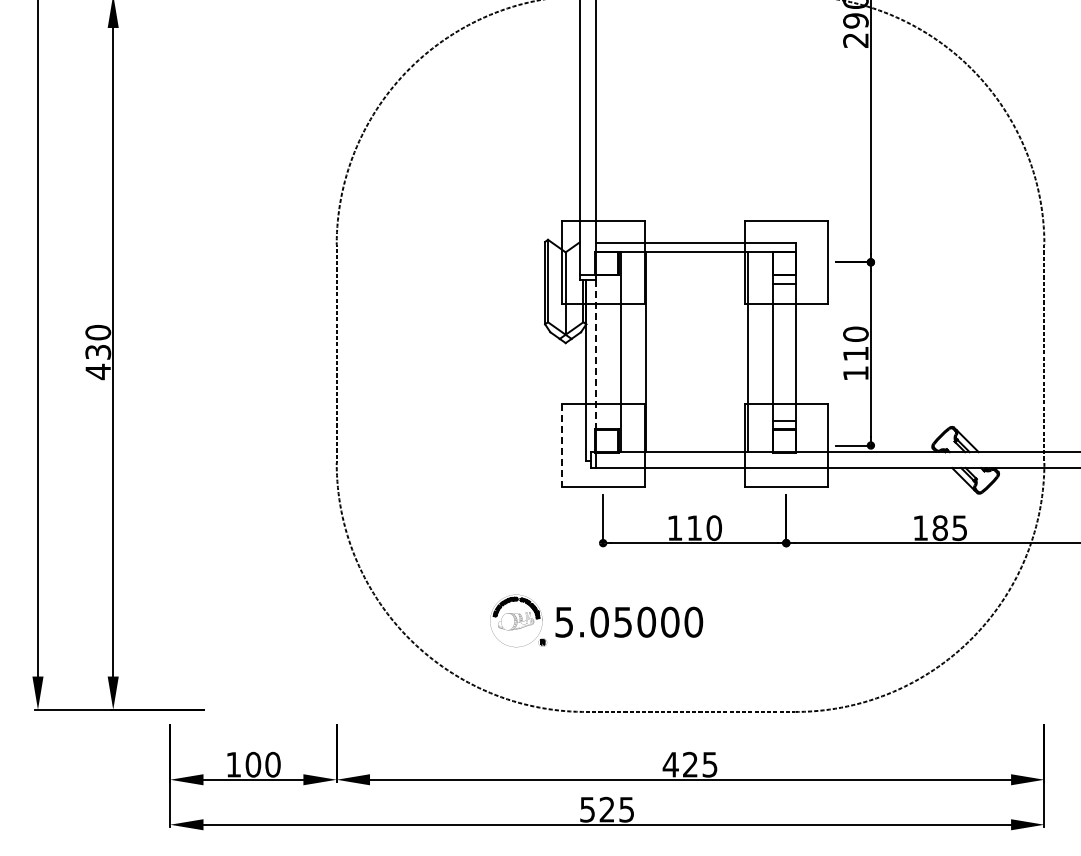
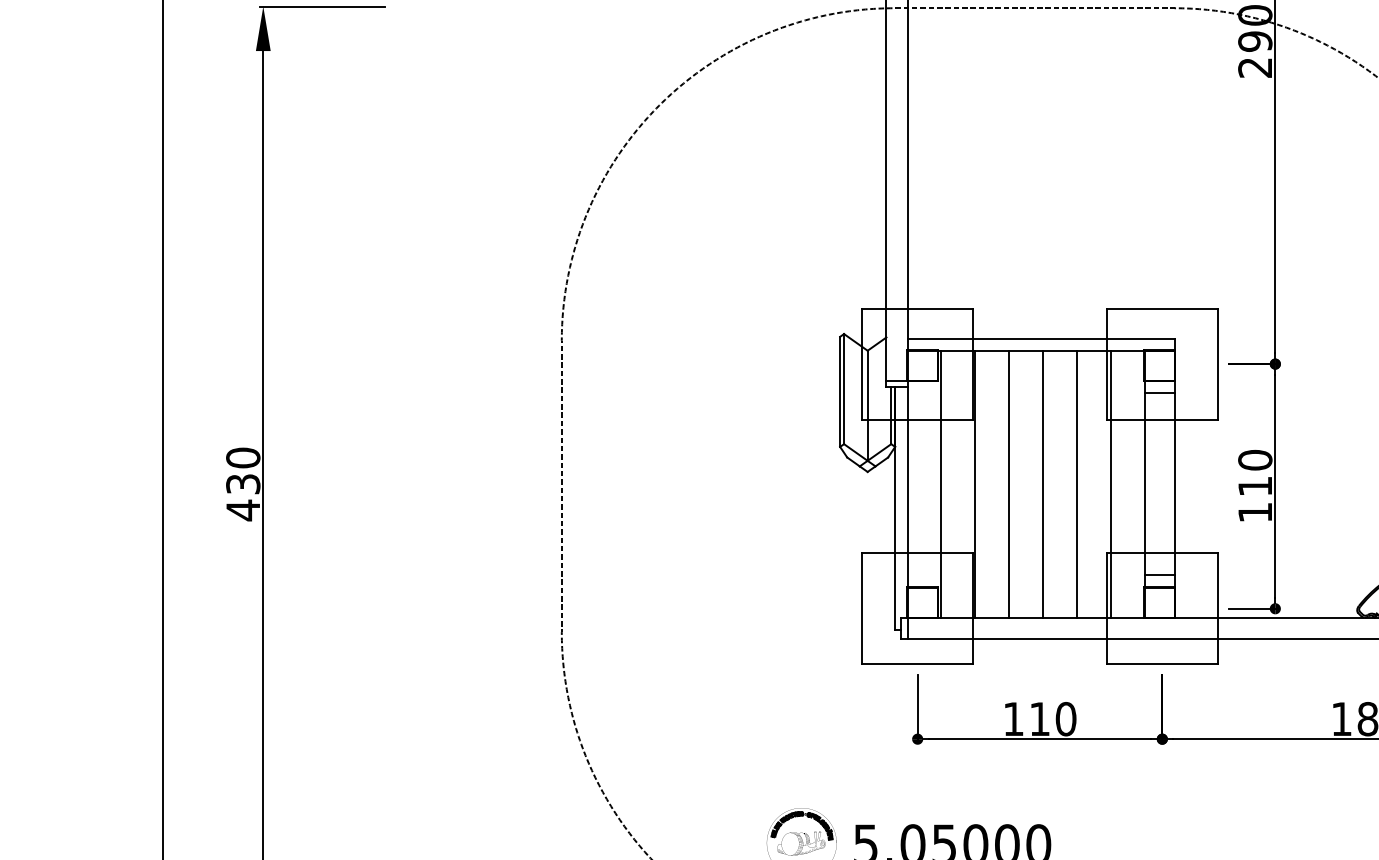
line: (671, 352) -> (1008, 484), added
line: (696, 352) -> (1042, 484), added
line: (722, 352) -> (1077, 484), added
line: (595, 354) -> (907, 487), dashed -> solid
line: (561, 445) -> (862, 608), dashed -> solid

